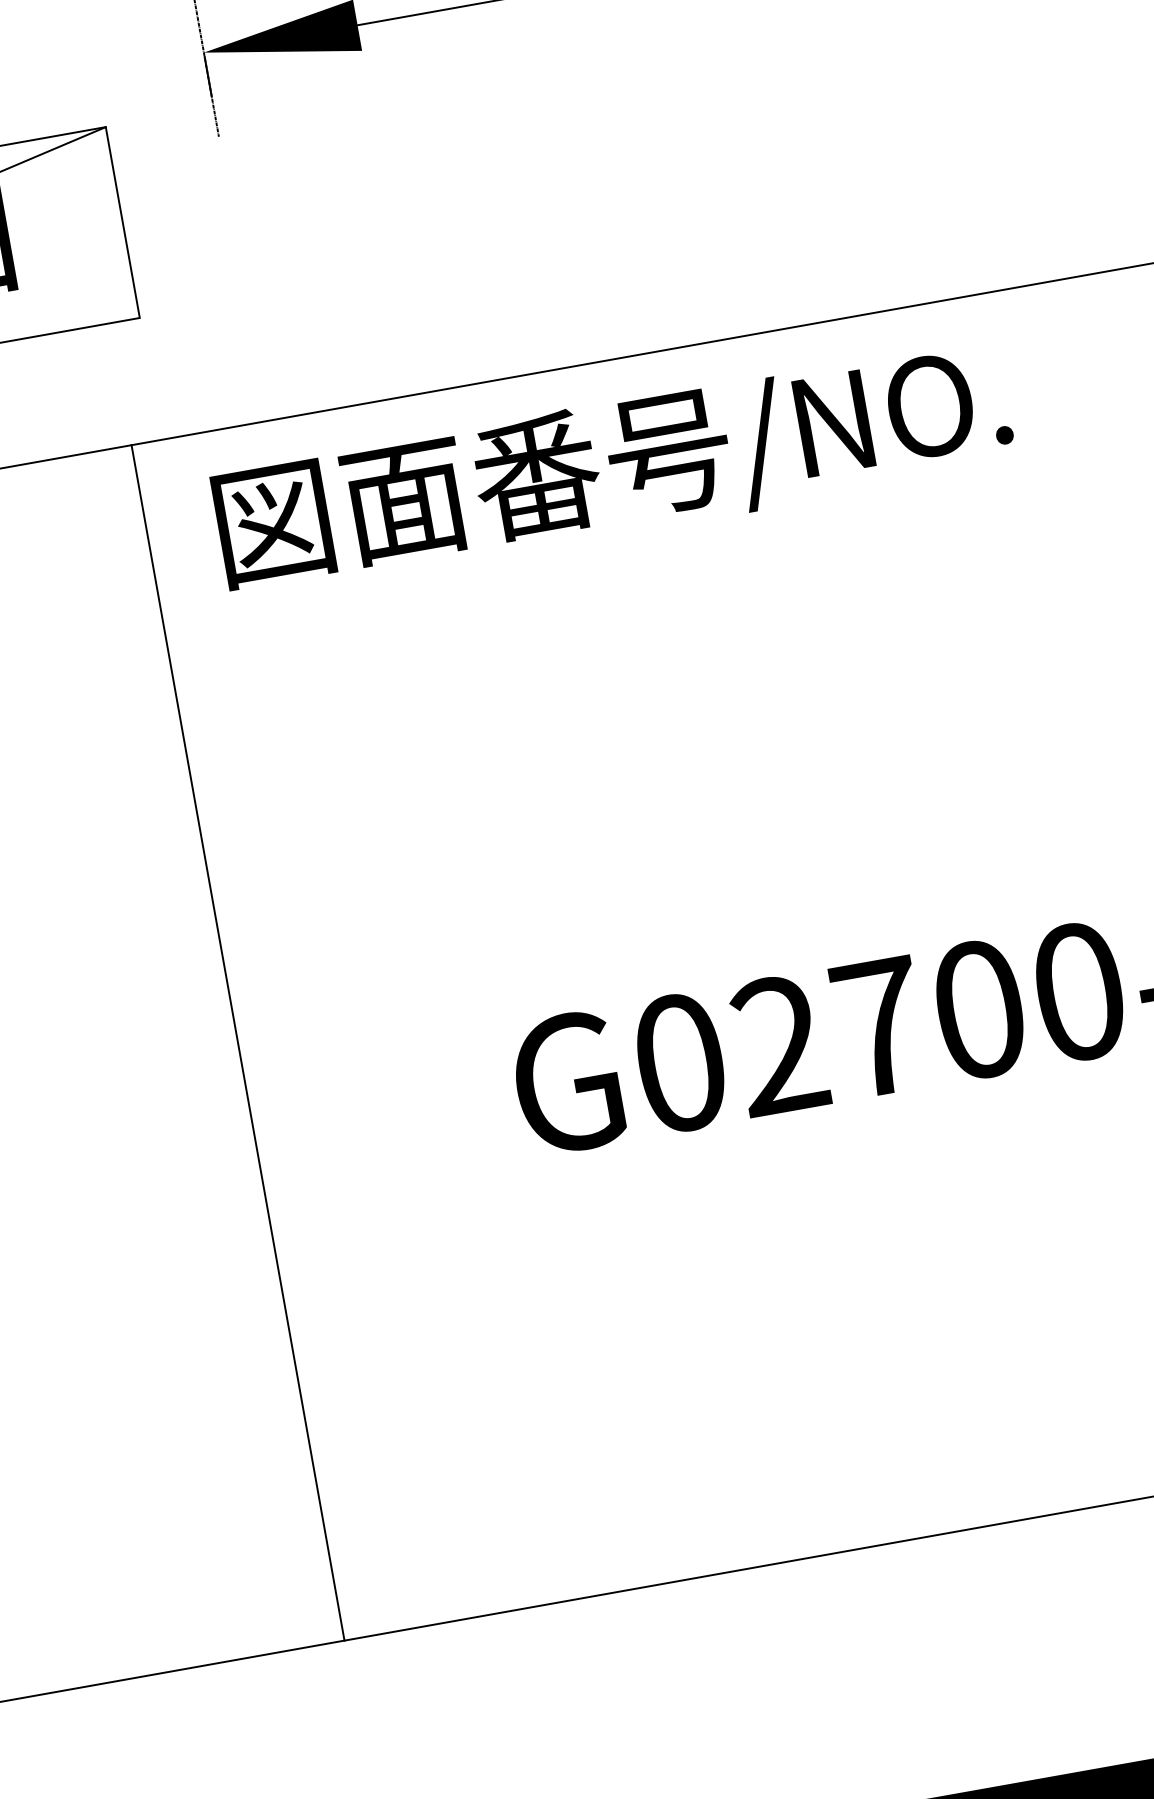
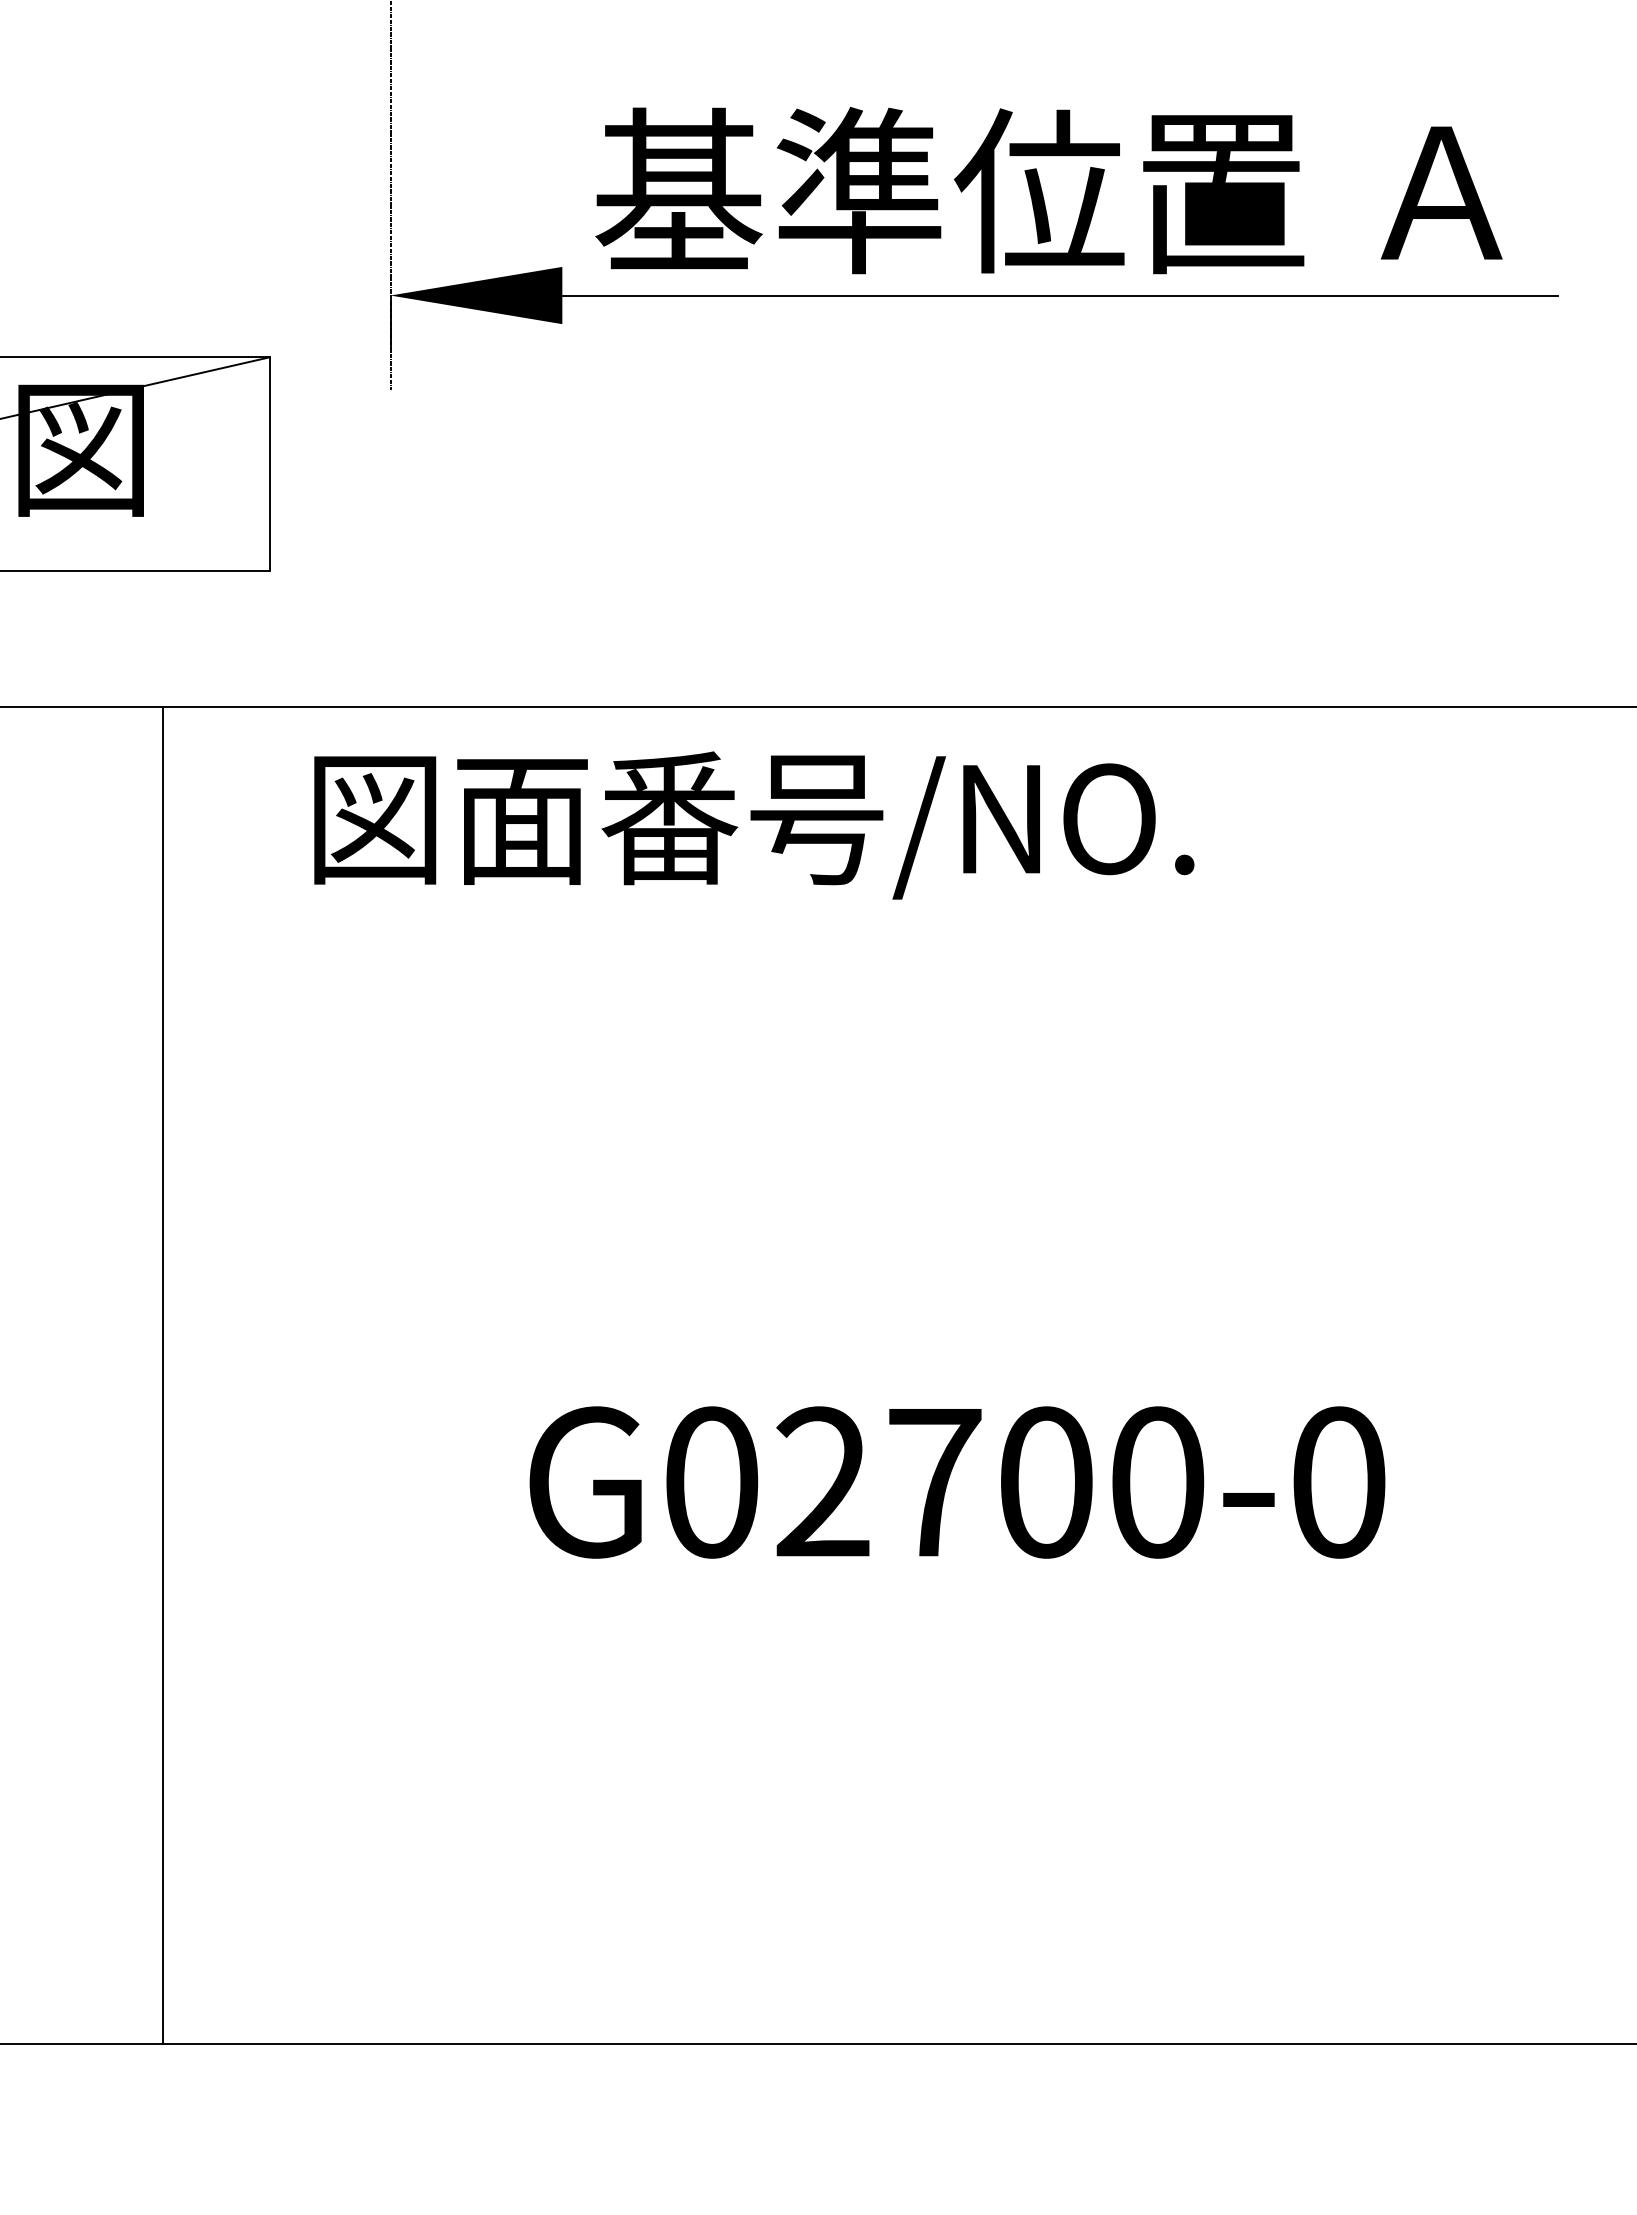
line: (238, 1043) -> (163, 1375), moved

